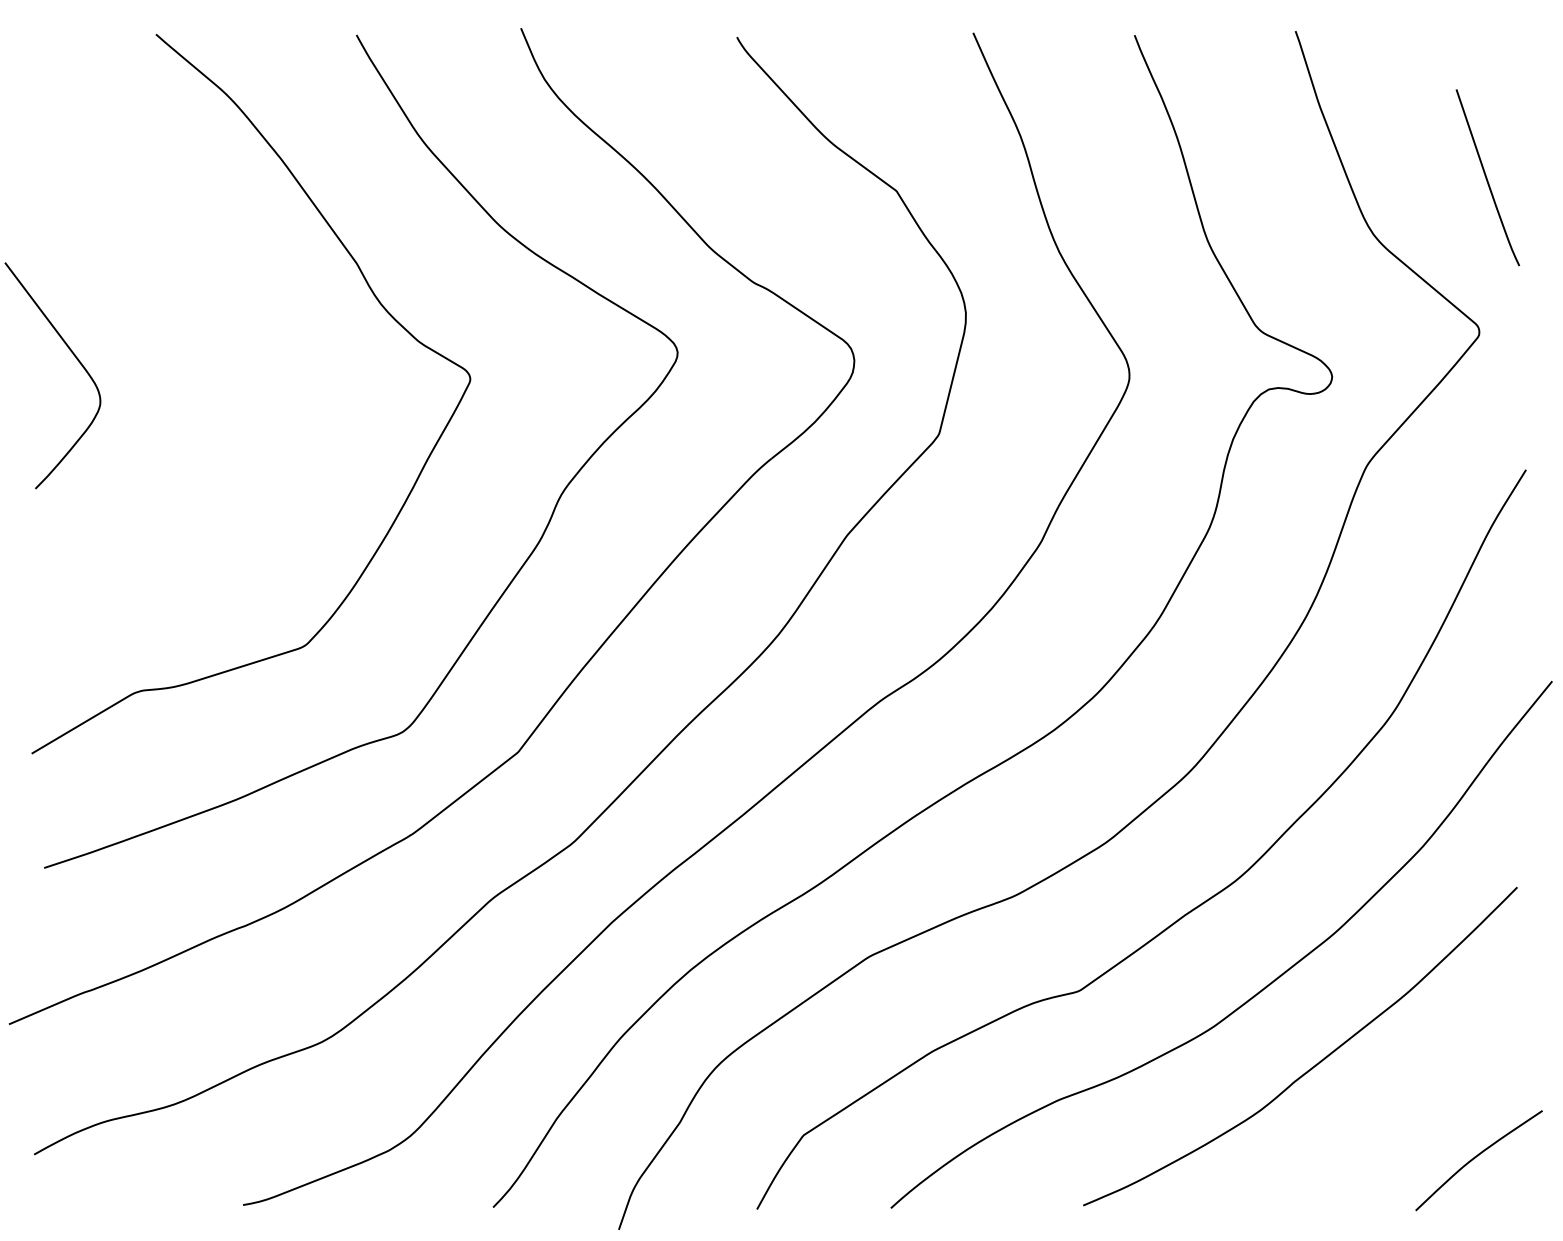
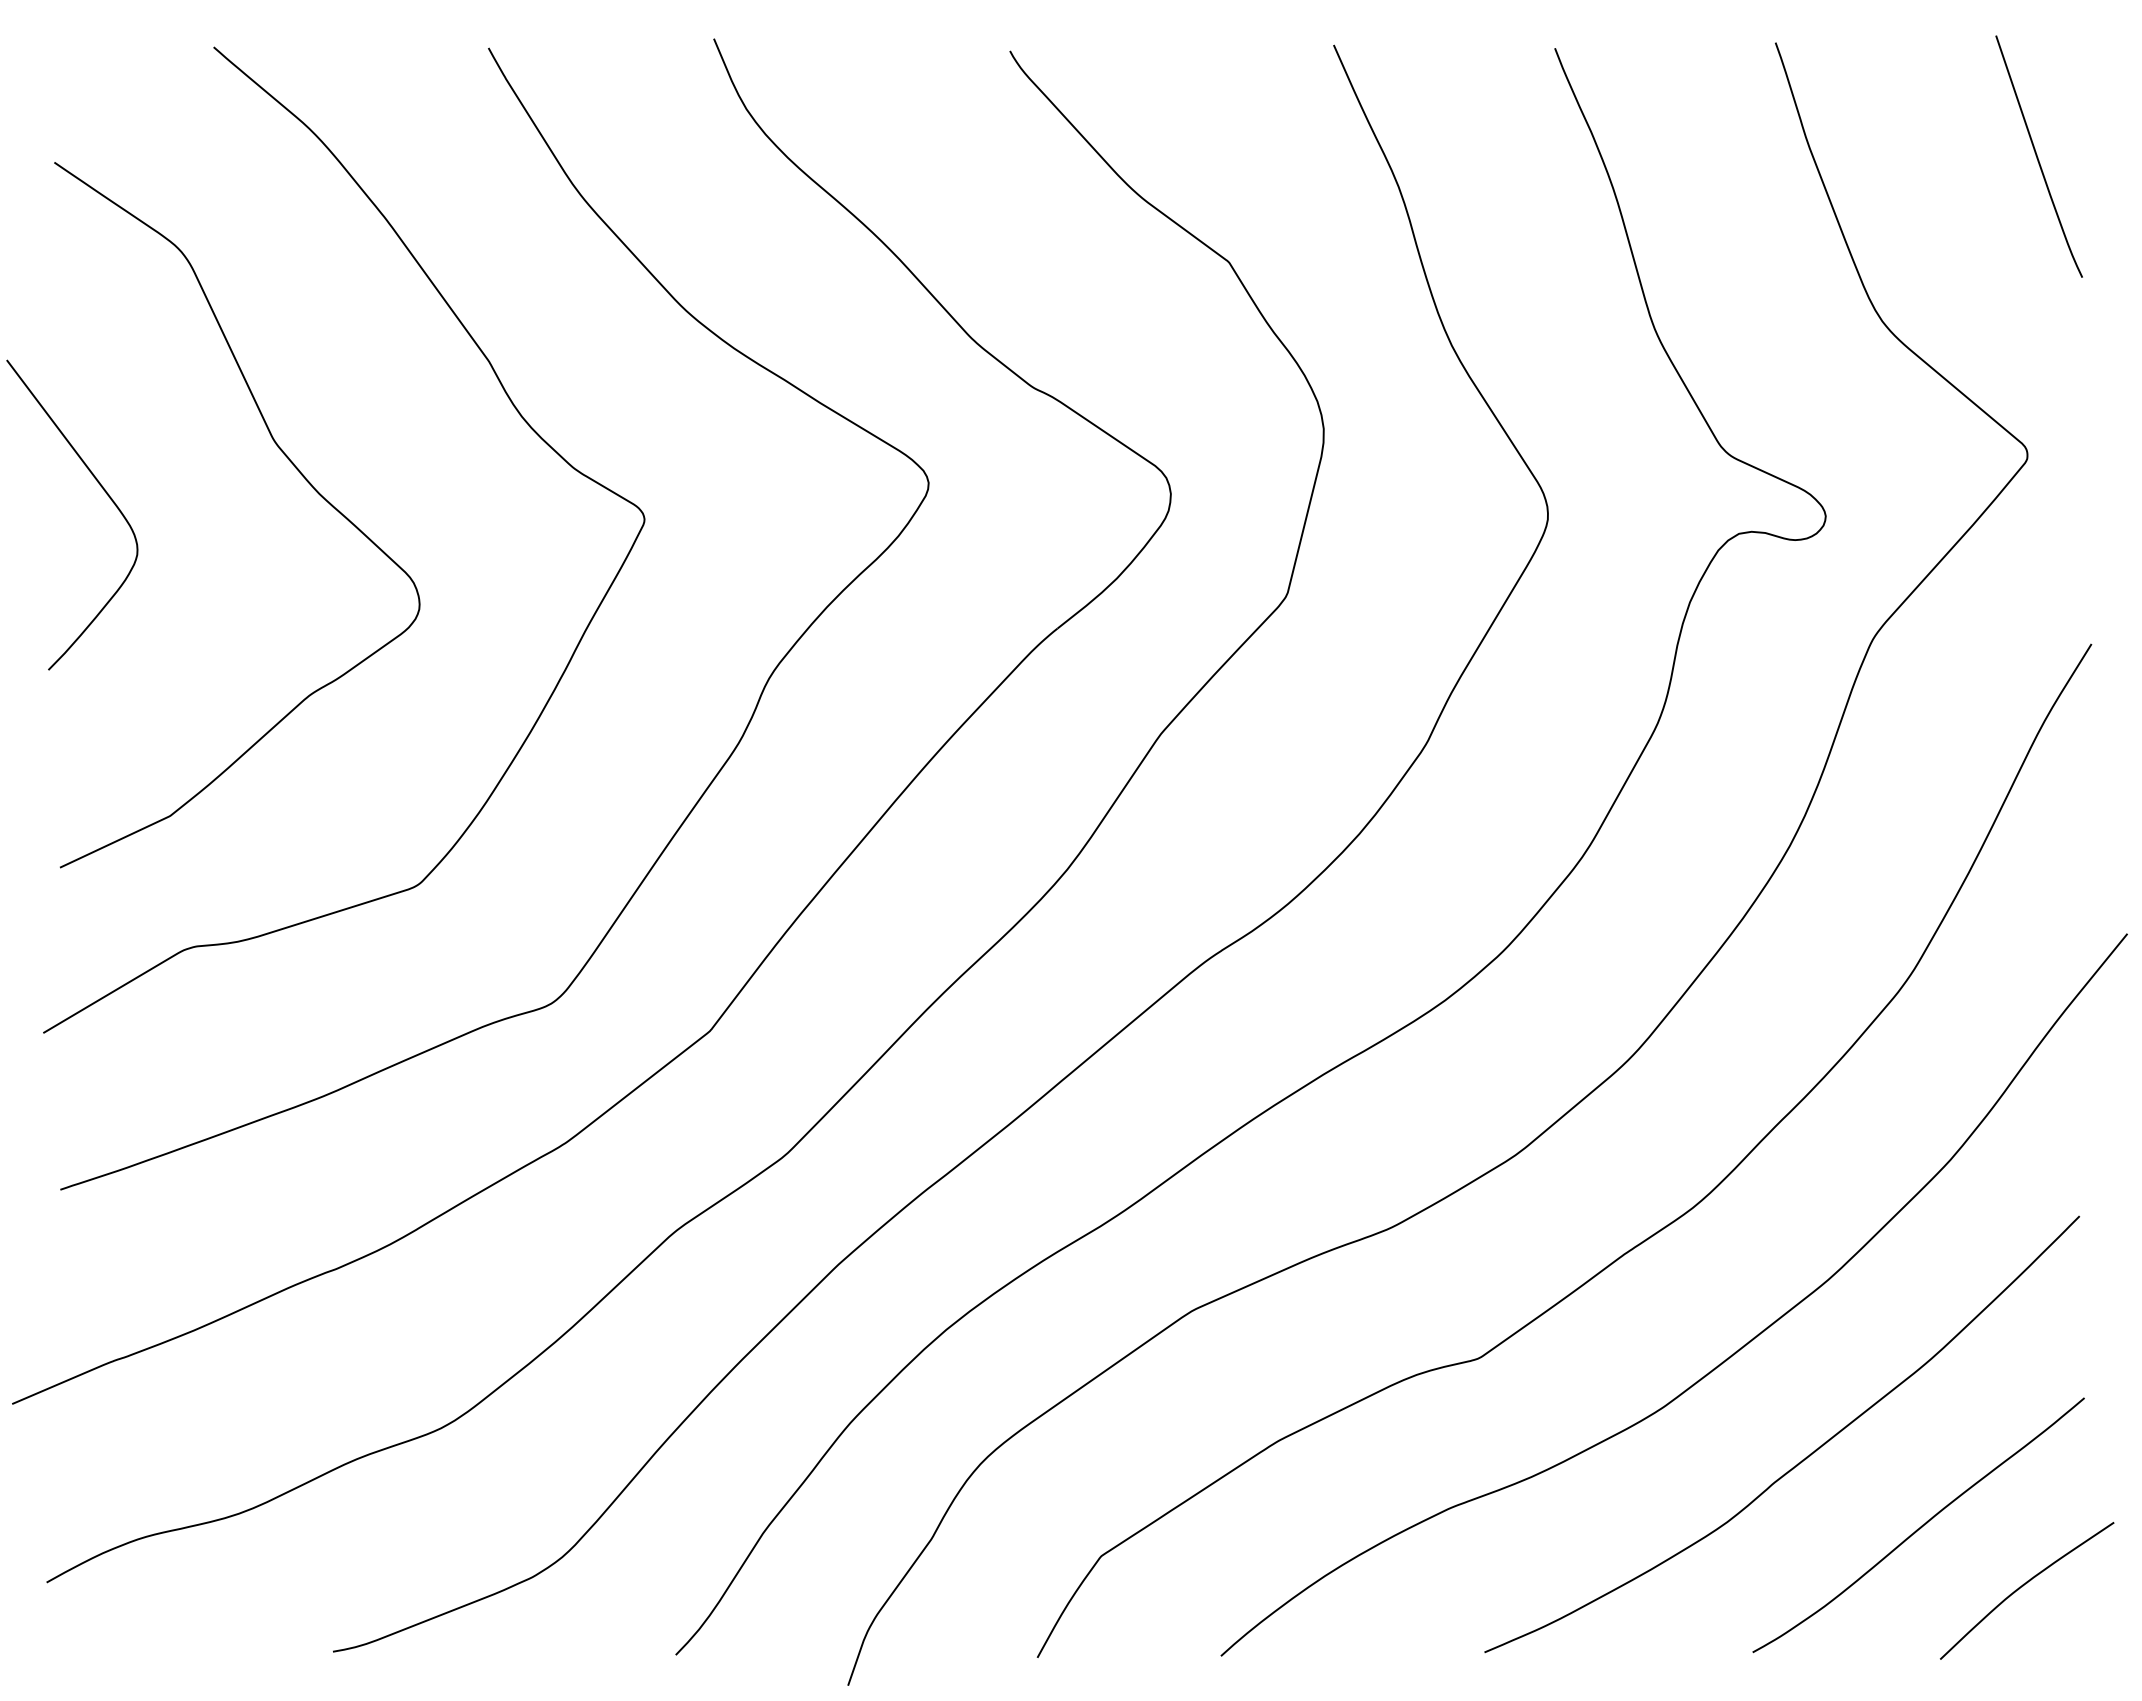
curve: (1486, 177) -> (2037, 156), moved
curve: (214, 341) -> (294, 467), added
curve: (1401, 1113) -> (1920, 1526), added

